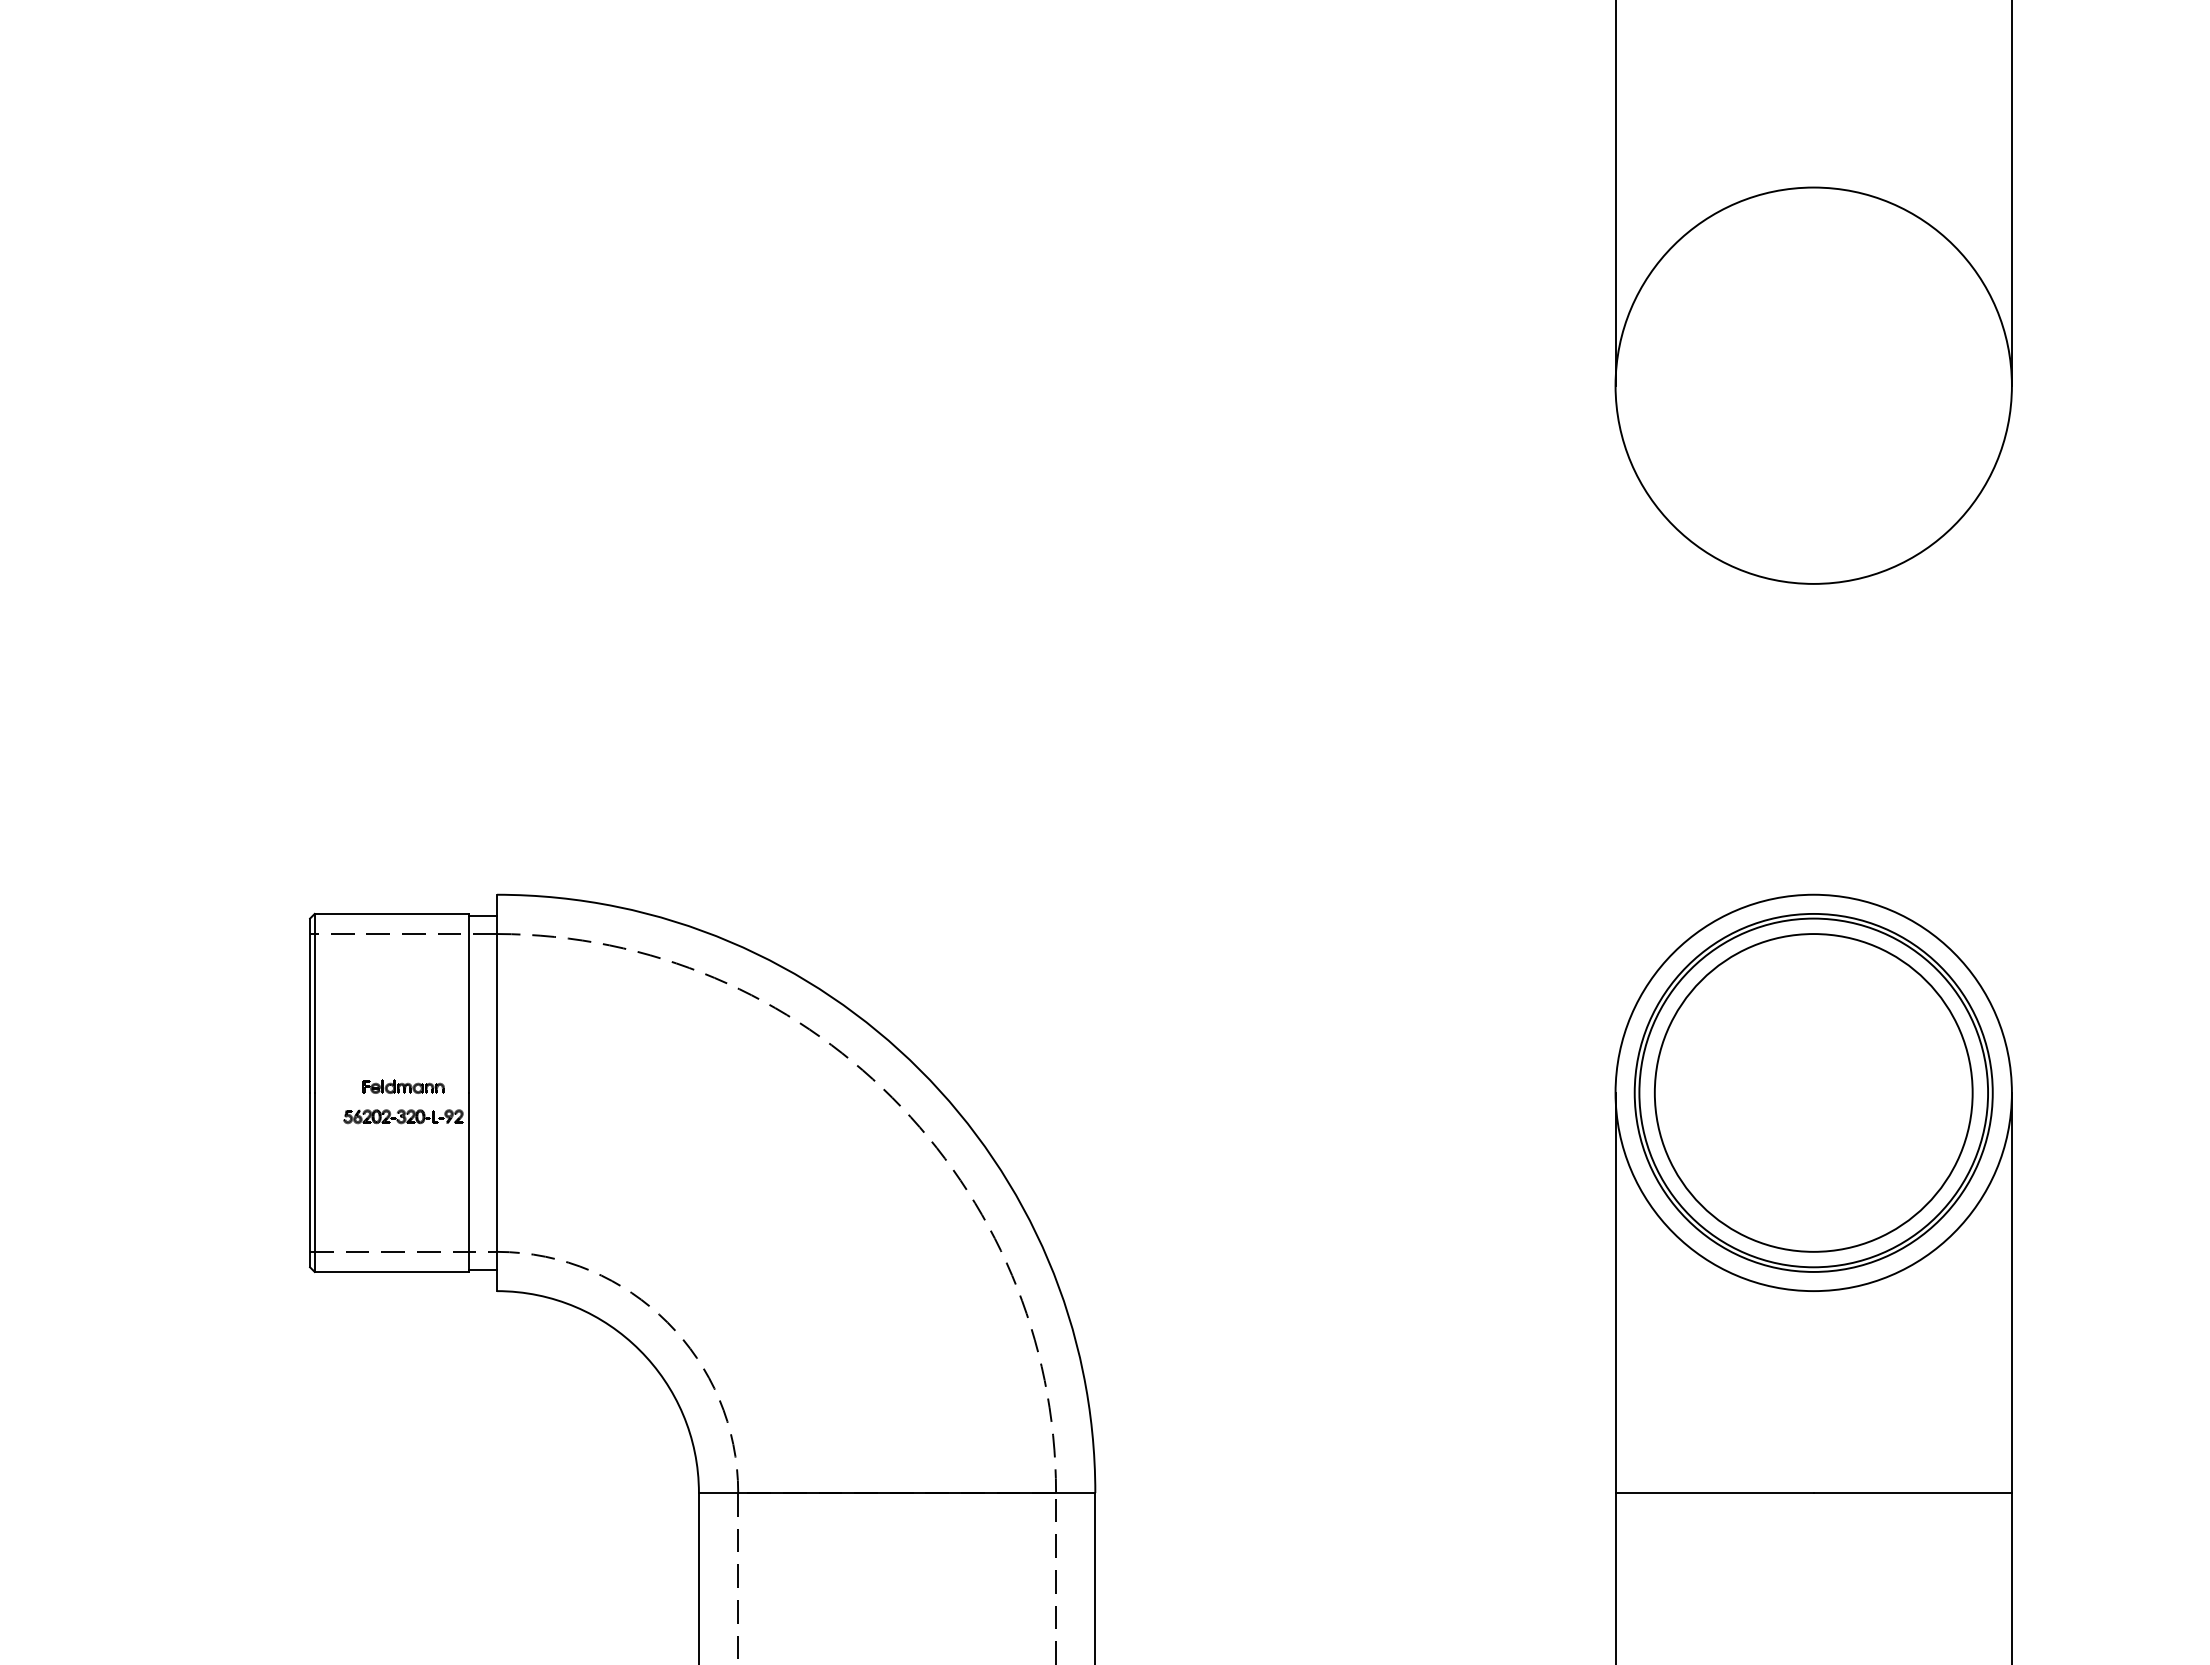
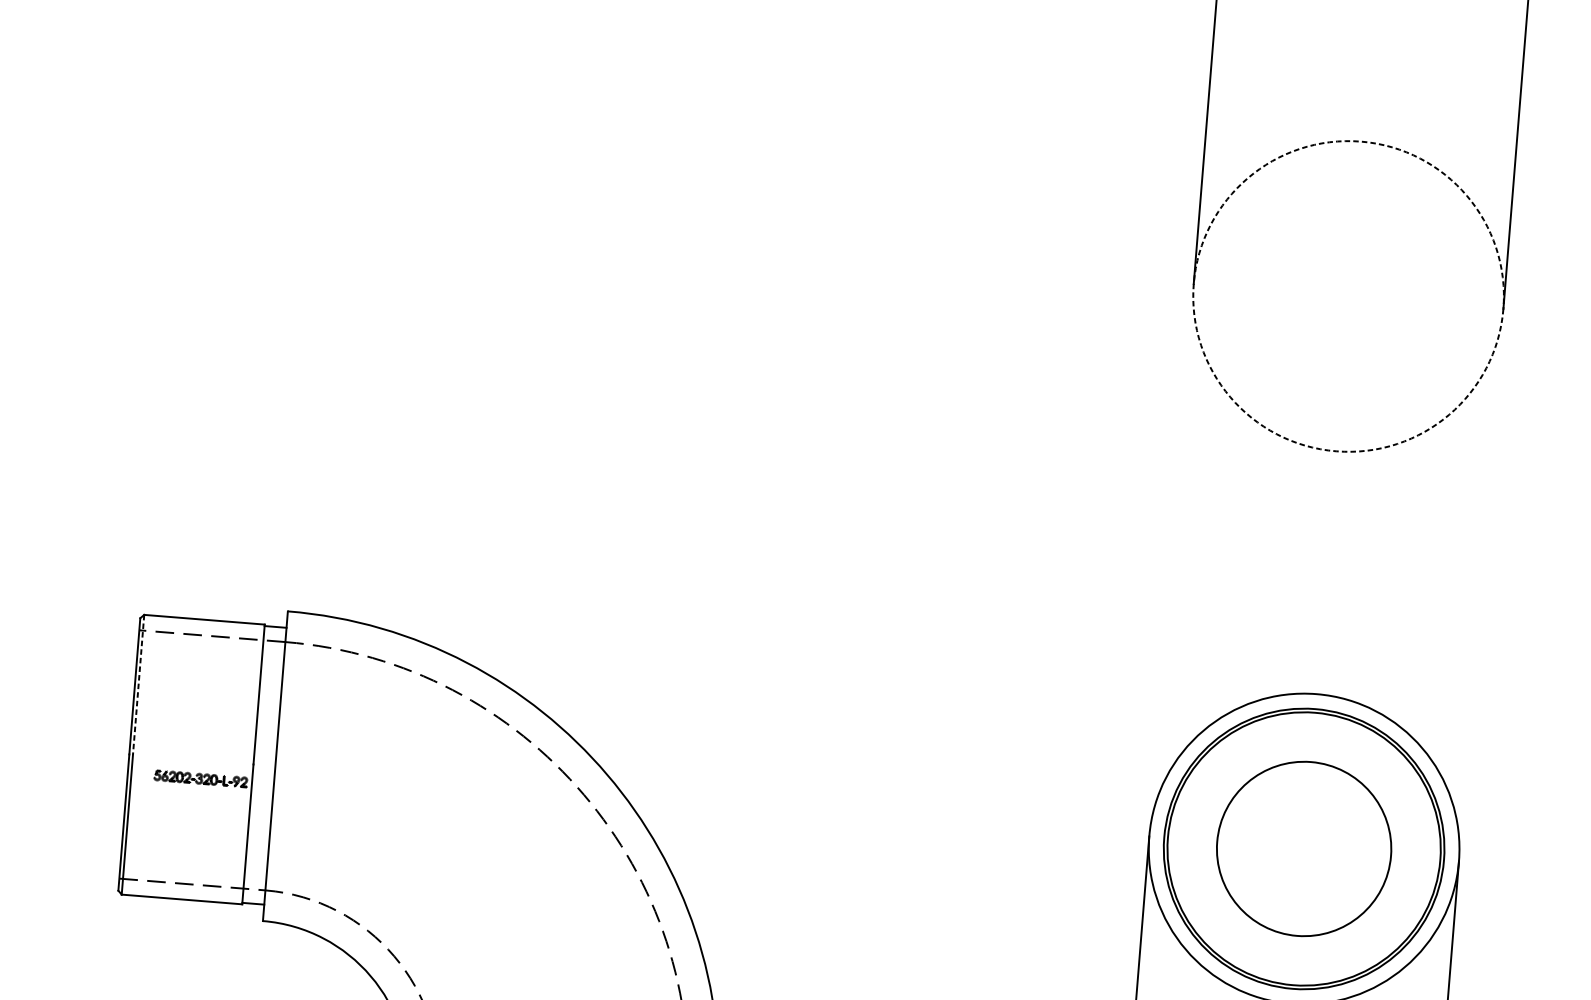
circle: (1813, 385) -> (1348, 296), solid -> dashed
line: (314, 1003) -> (138, 684), solid -> dashed
part: (403, 1086) -> (202, 755), removed
circle: (1813, 1092) -> (1303, 848), size x0.7

